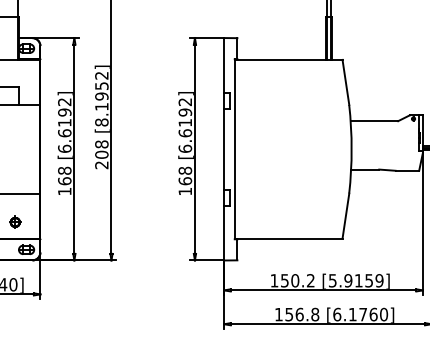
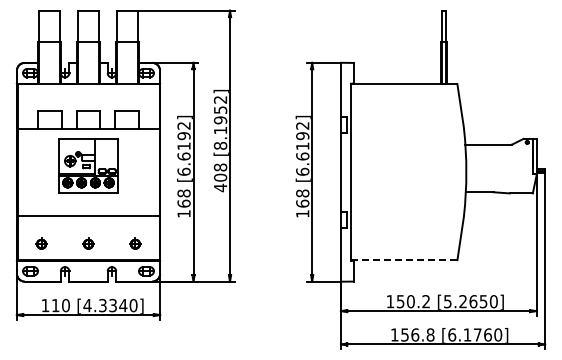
text: (101, 164) -> (220, 187), 208 -> 408
line: (287, 238) -> (403, 260), solid -> dashed
text: (363, 280) -> (478, 301), [5.9159] -> [5.2650]

